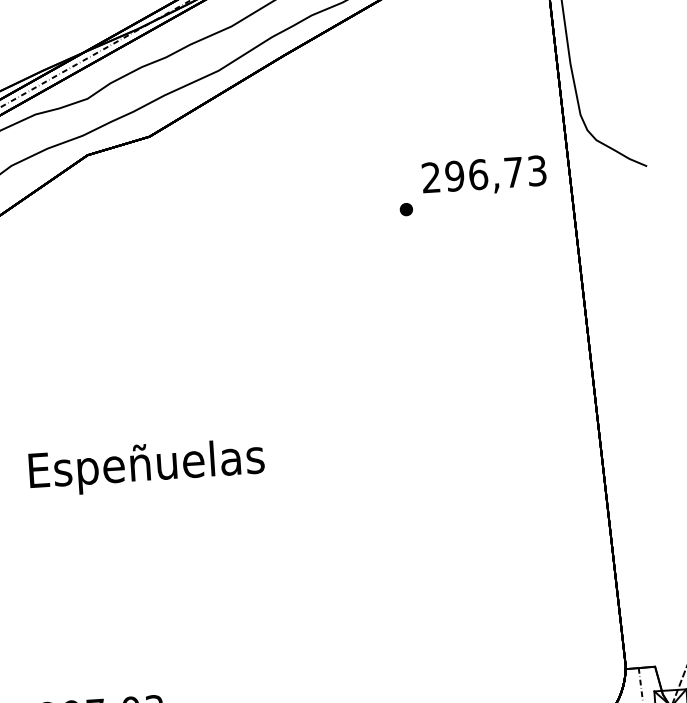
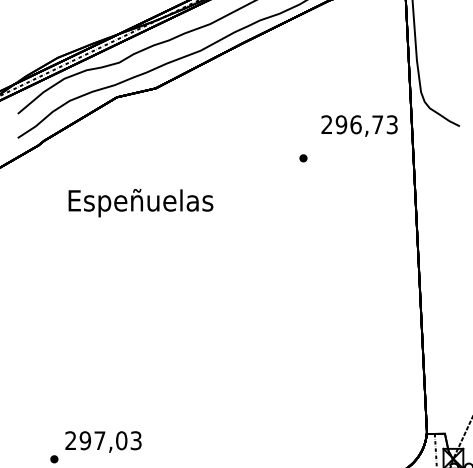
part: (406, 209) -> (303, 158), moved
text: (146, 466) -> (140, 202), moved

